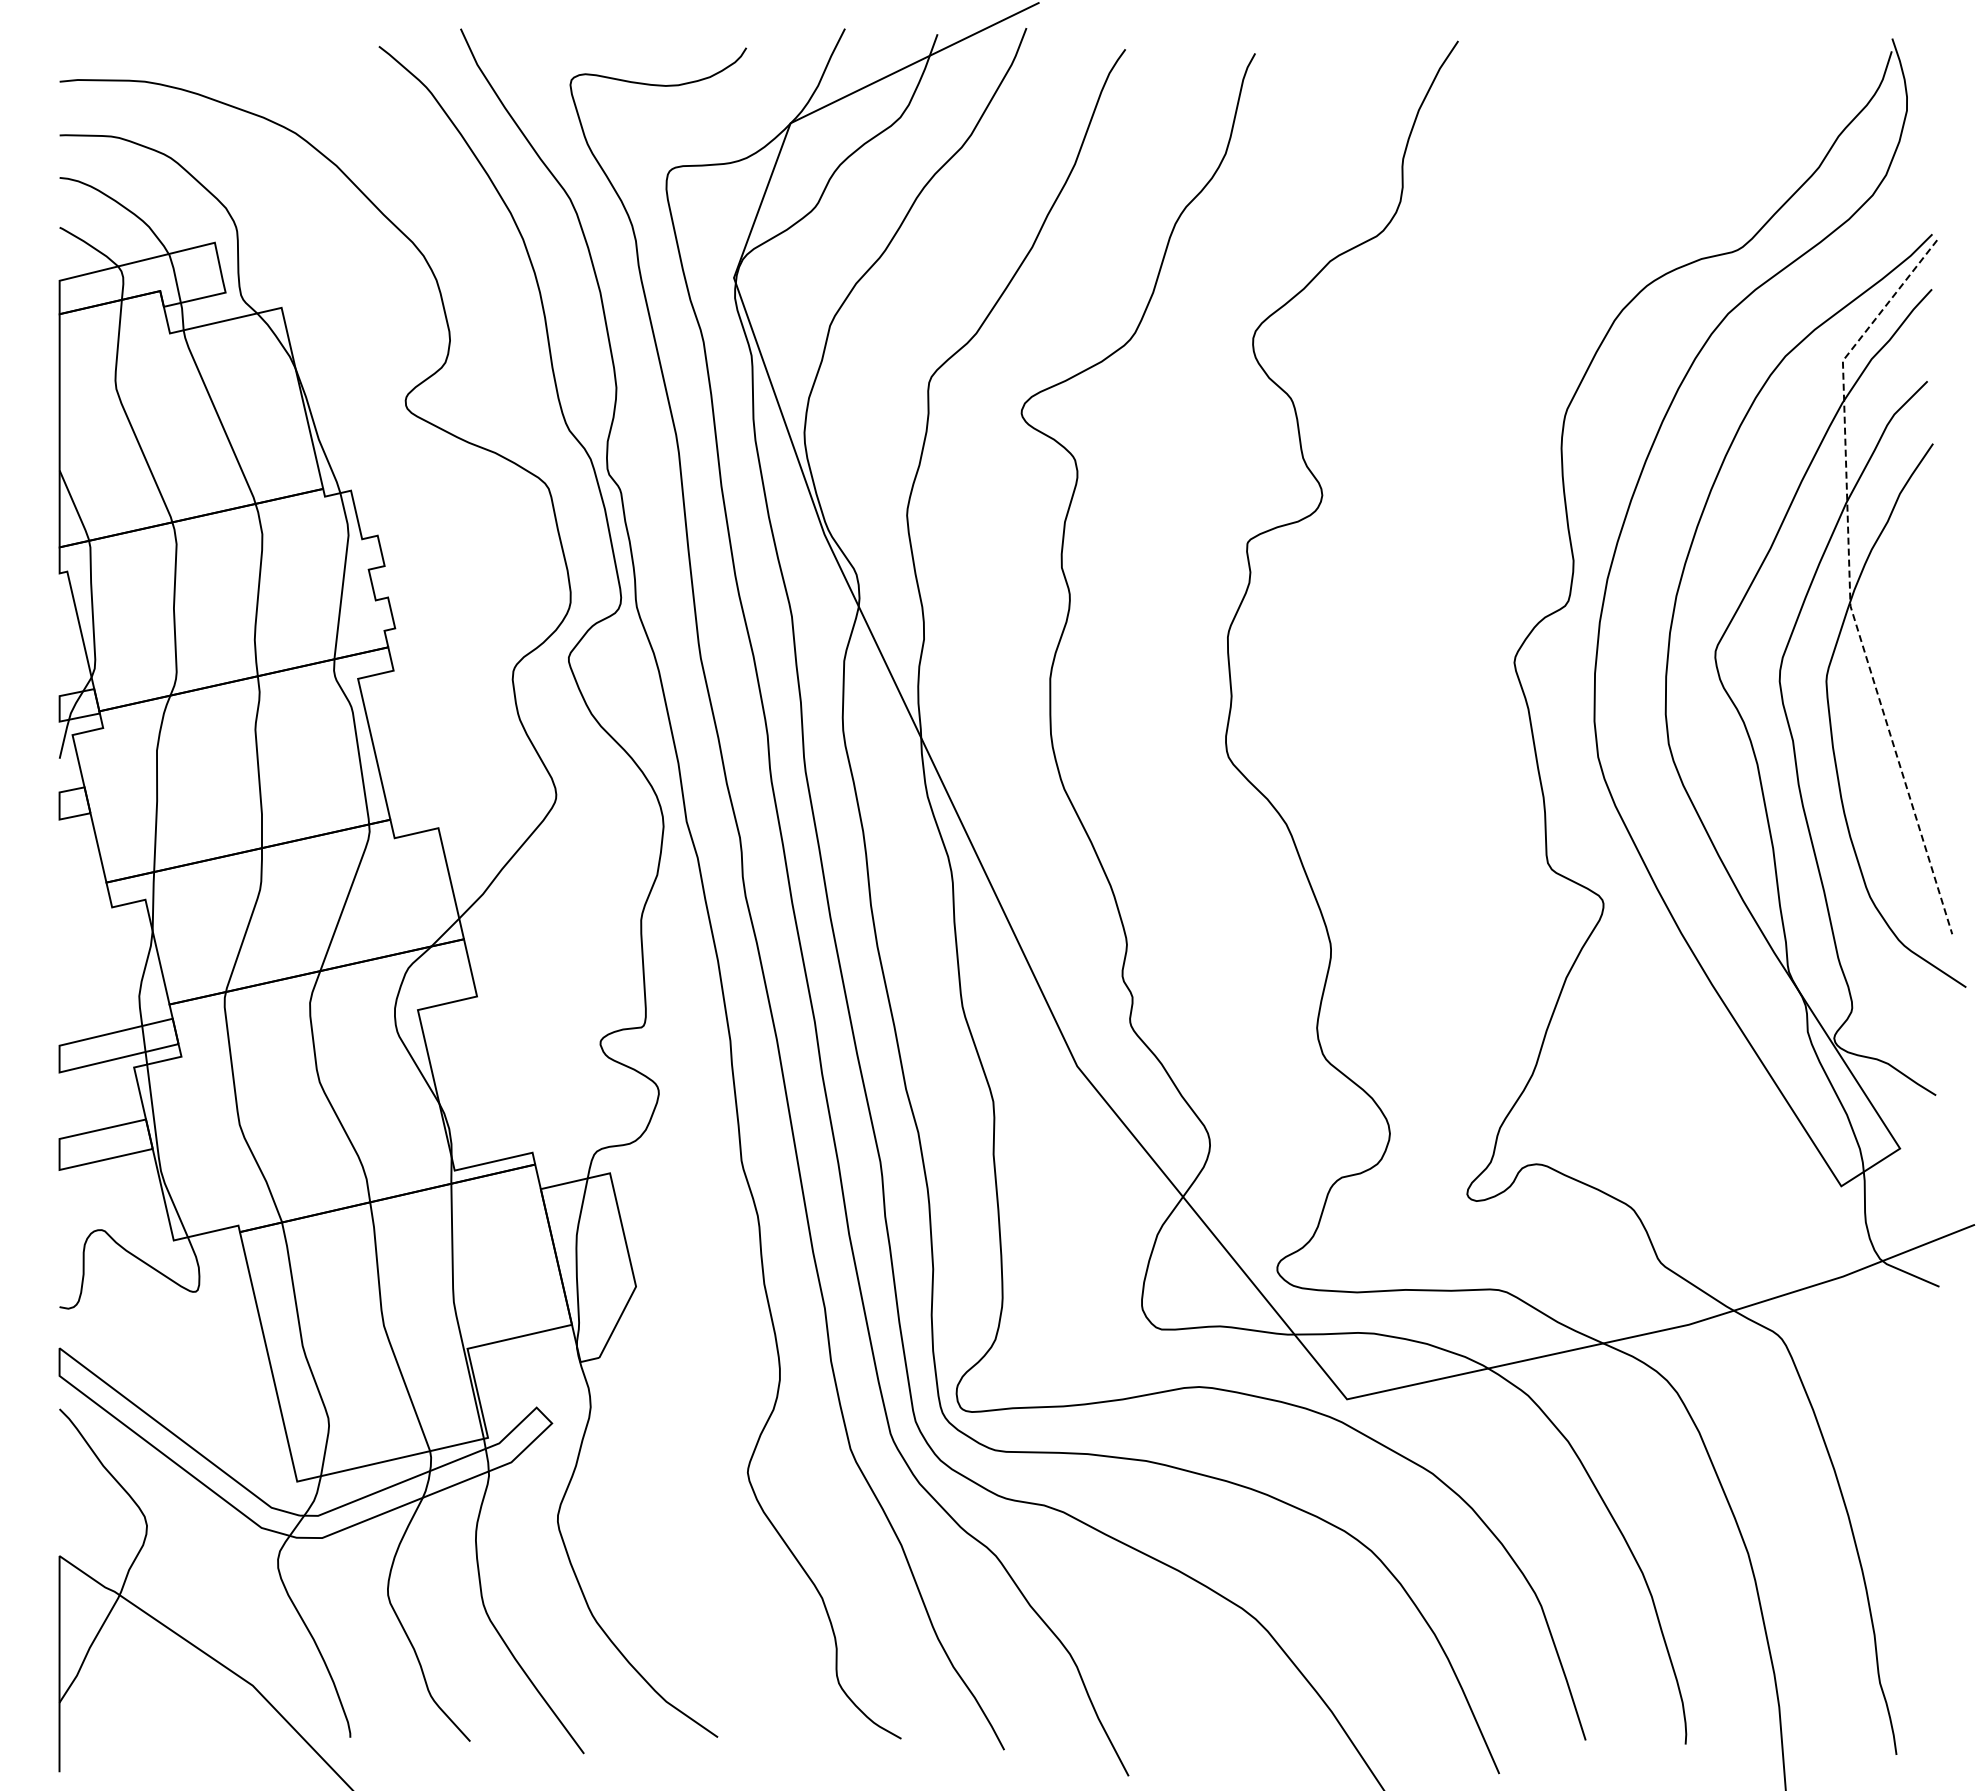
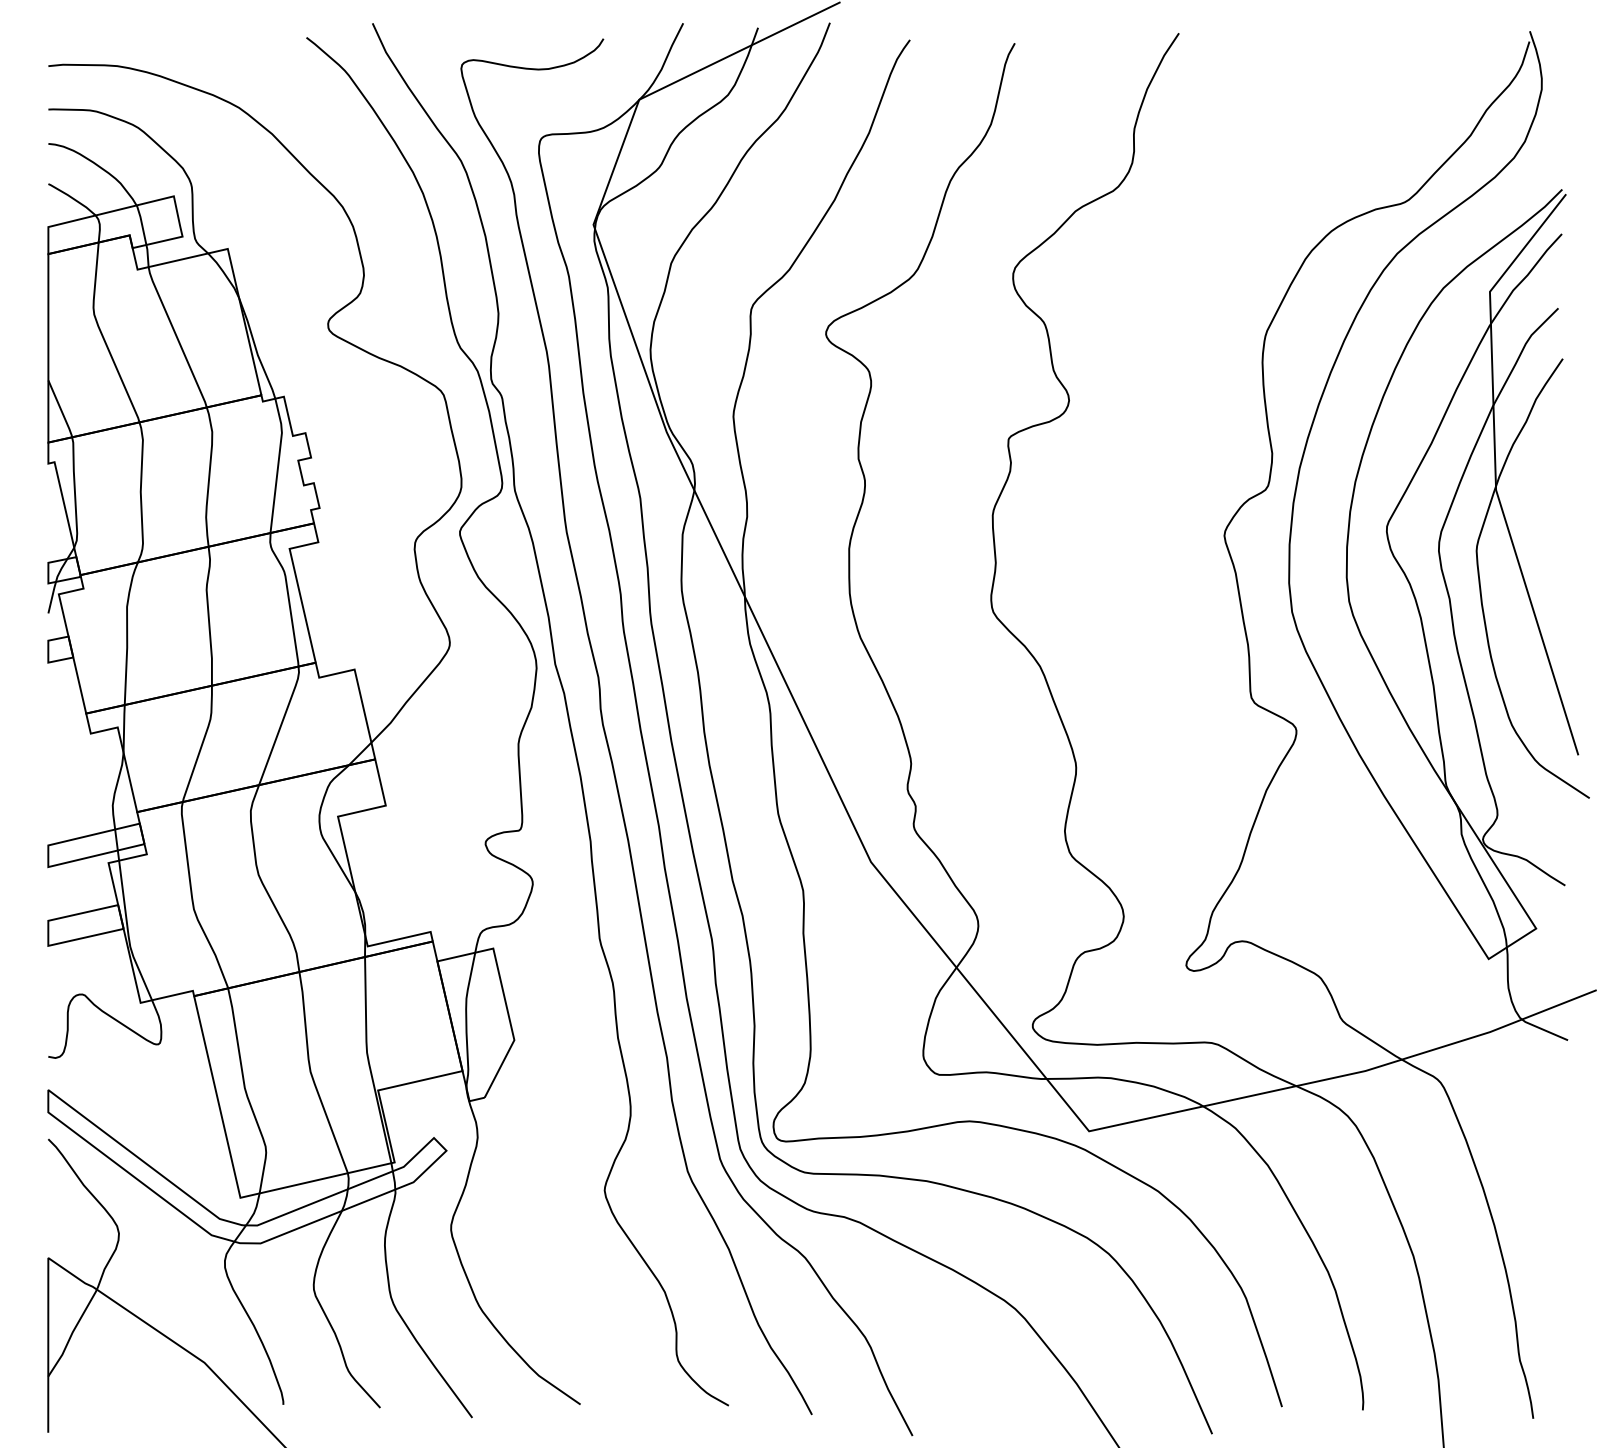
line: (1849, 578) -> (1495, 467), dashed -> solid

